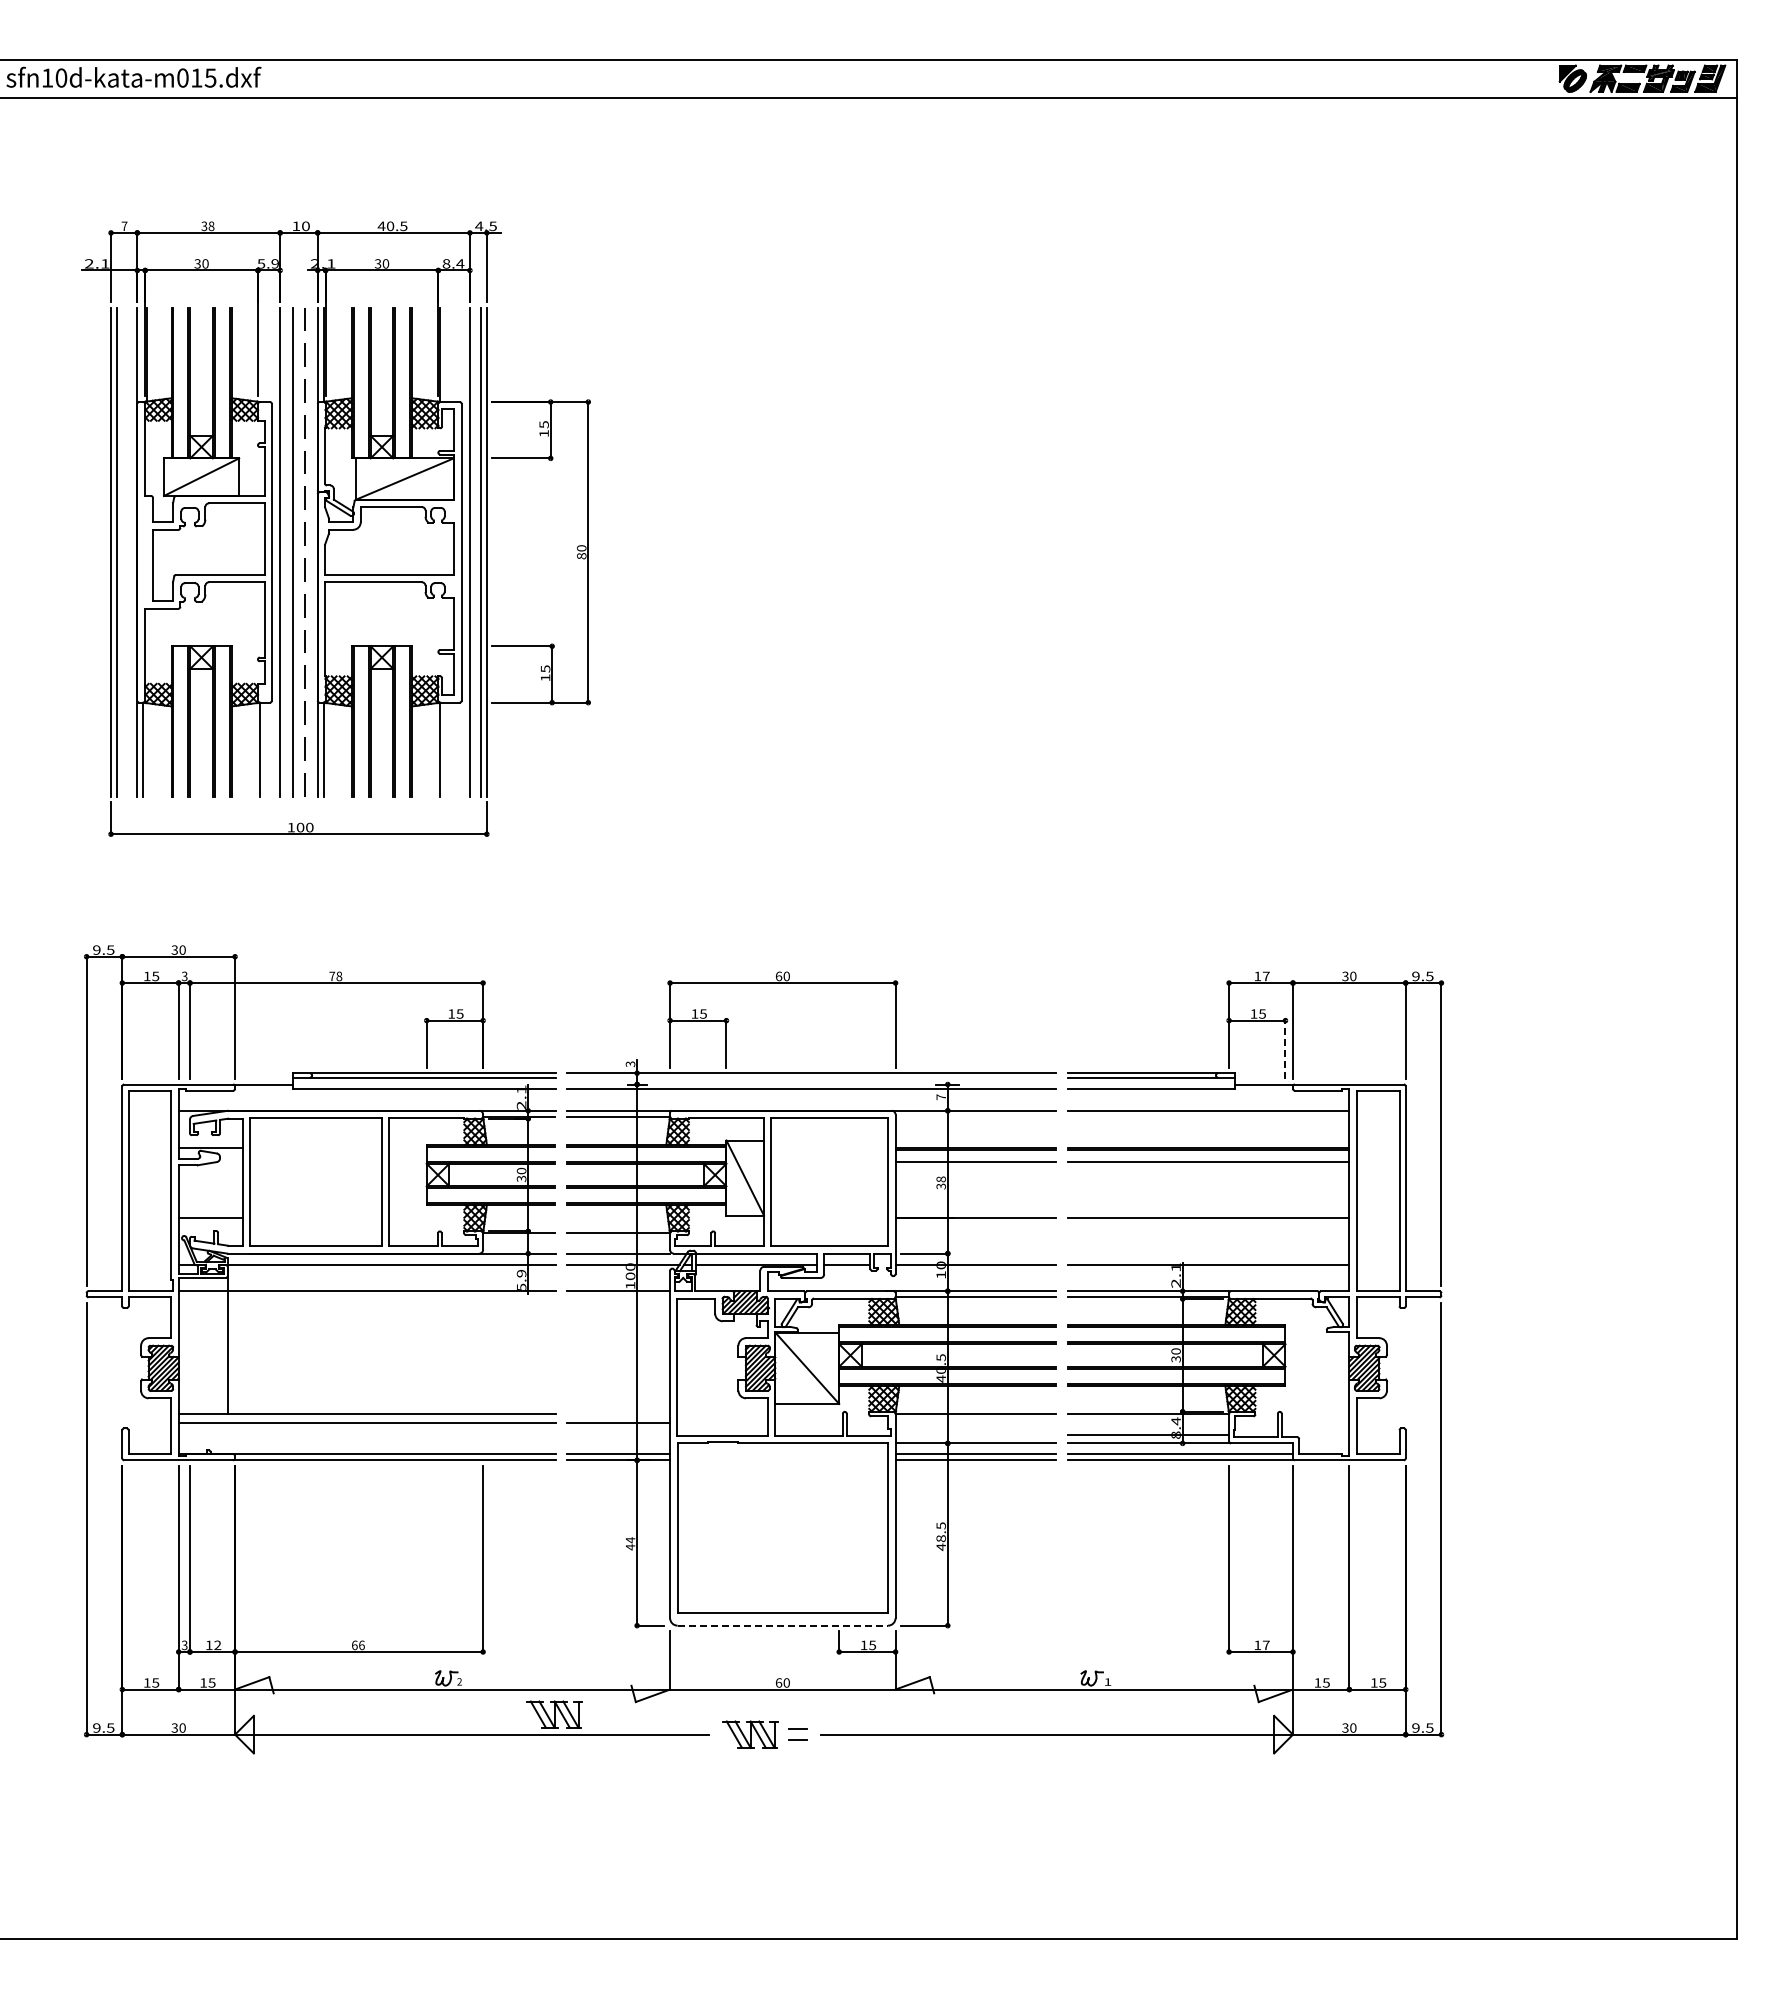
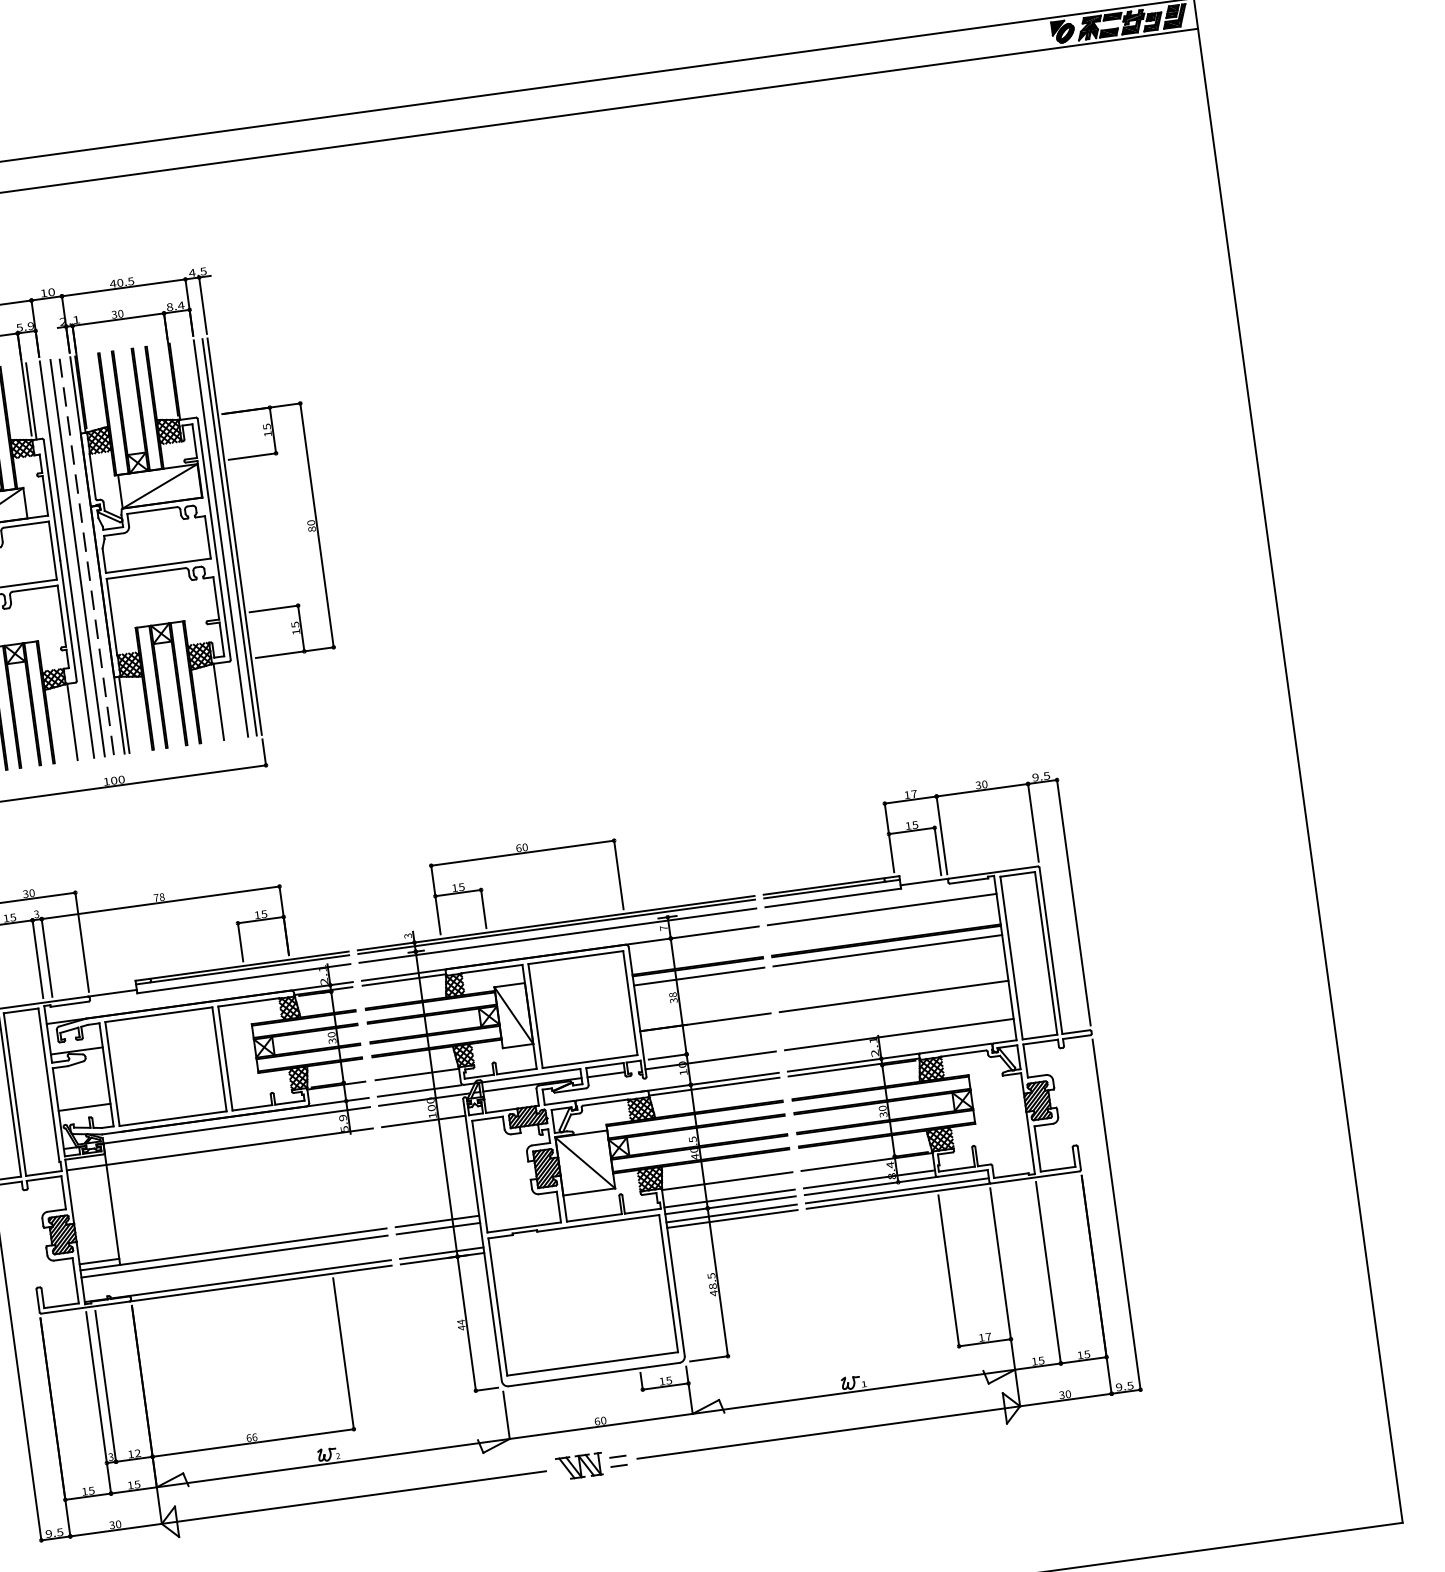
line: (263, 355) -> (31, 401), added
line: (1285, 1049) -> (937, 851), dashed -> solid
line: (811, 1077) -> (556, 926), added
line: (202, 1406) -> (98, 1261), added
line: (618, 1414) -> (437, 1221), added
line: (975, 1435) -> (729, 1198), added
line: (783, 1625) -> (594, 1374), dashed -> solid
part: (554, 1714) -> (418, 1472), removed

